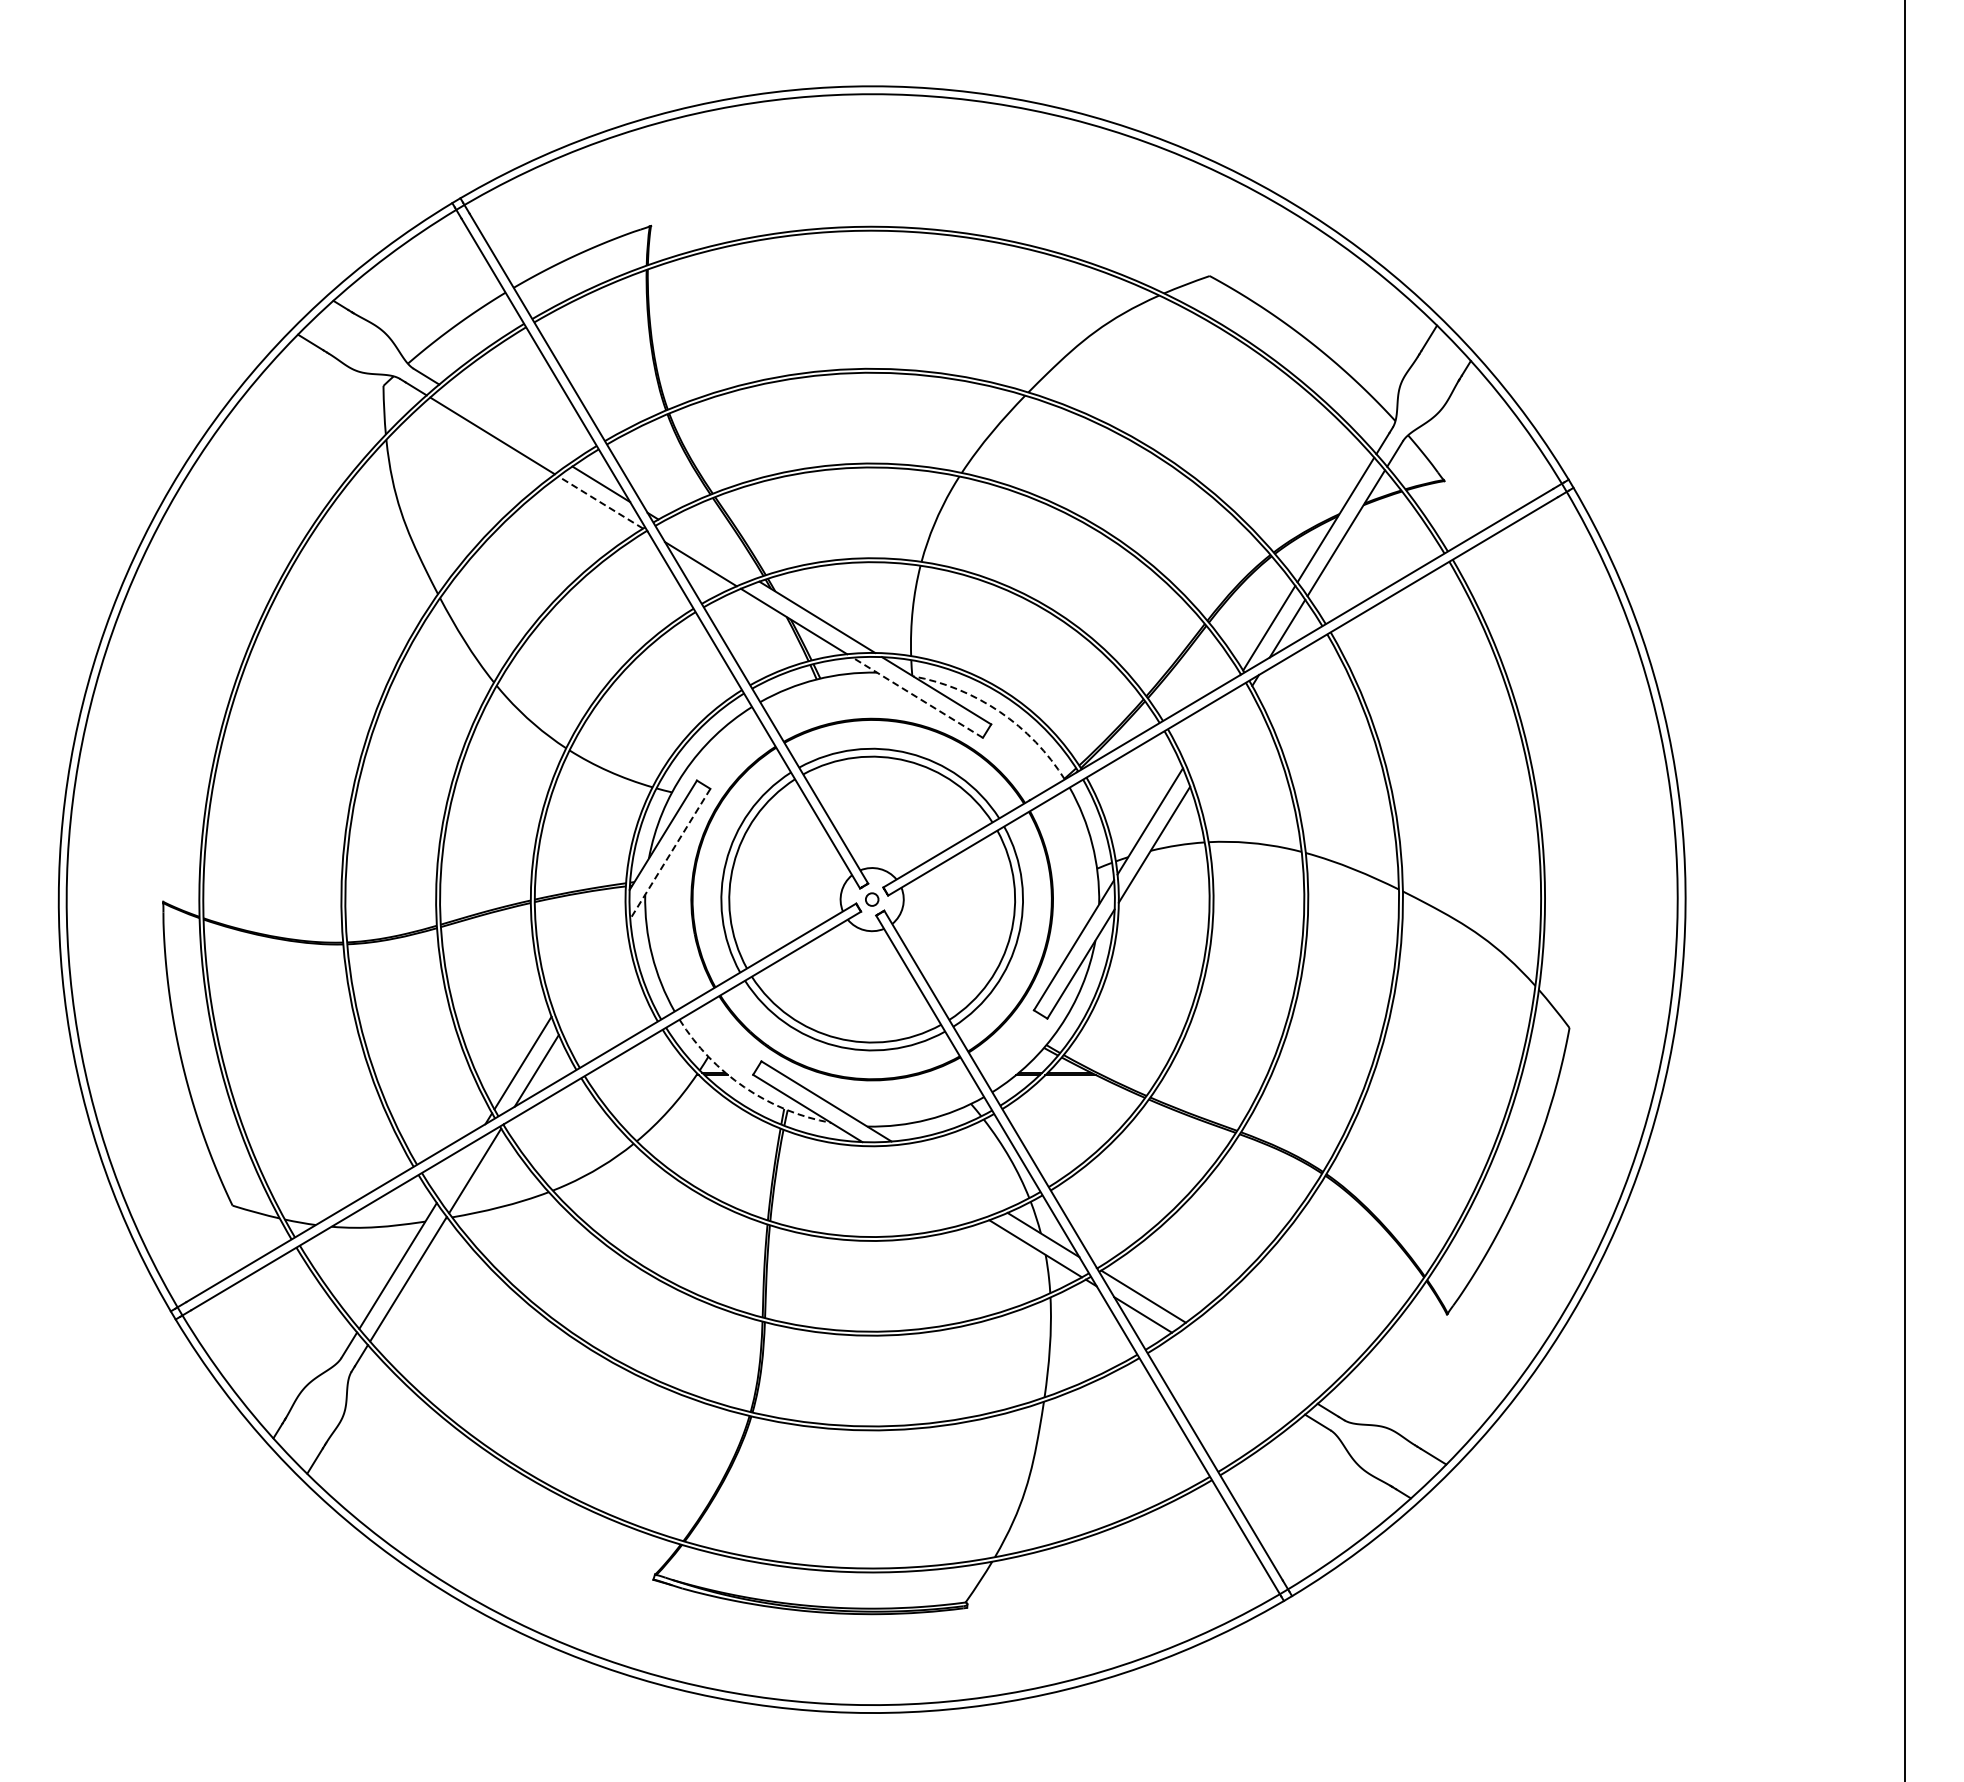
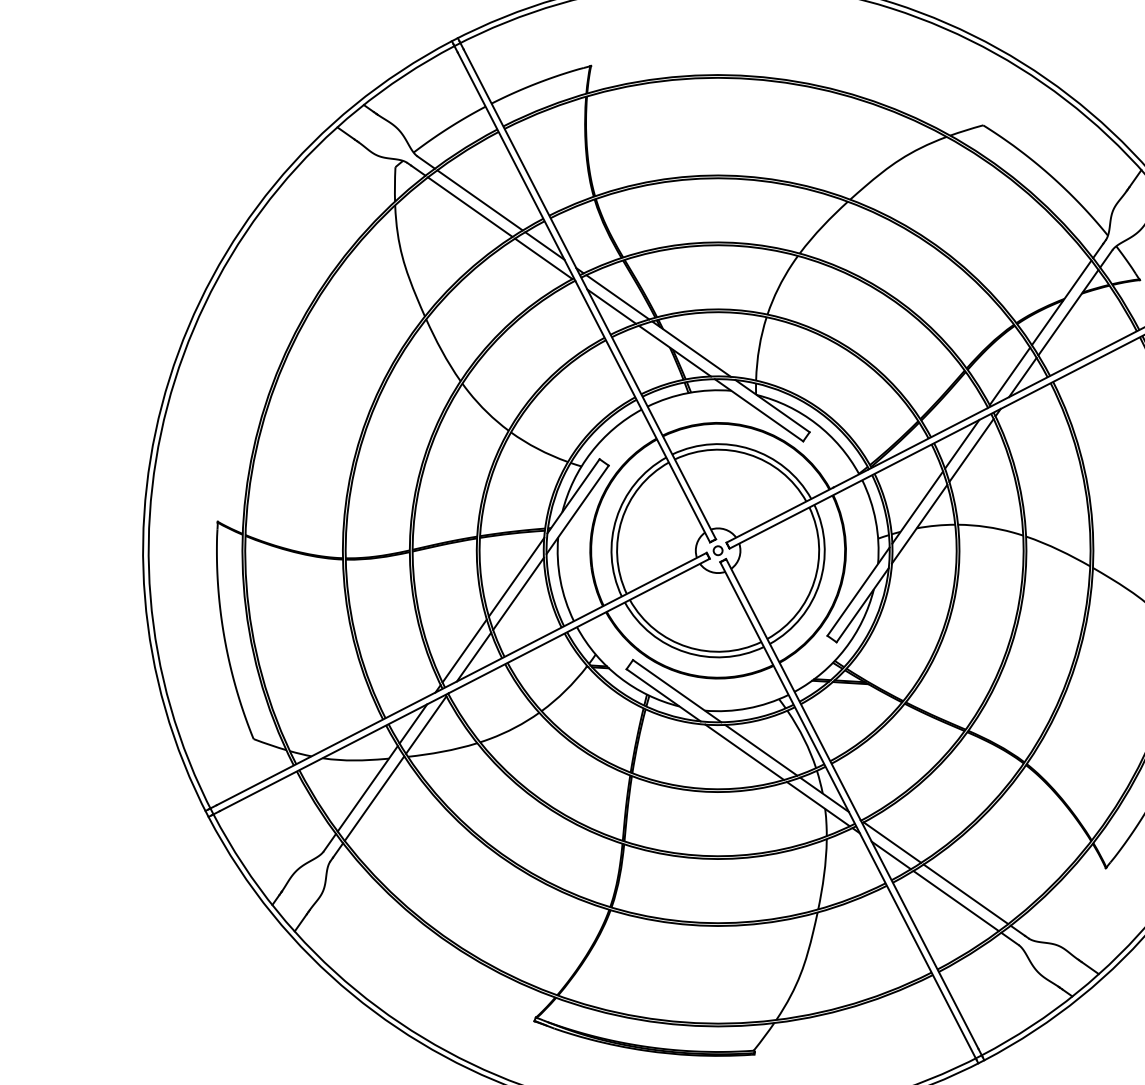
line: (505, 425) -> (479, 200), added
line: (600, 502) -> (543, 258), dashed -> solid
line: (708, 550) -> (617, 297), added
line: (917, 697) -> (758, 410), dashed -> solid
arc: (999, 711) -> (816, 423), dashed -> solid
line: (1207, 728) -> (962, 444), added
line: (1220, 735) -> (970, 449), added
line: (670, 854) -> (577, 510), dashed -> solid
line: (589, 954) -> (516, 577), added
line: (593, 977) -> (518, 593), added
arc: (744, 1087) -> (619, 677), dashed -> solid
line: (456, 1170) -> (413, 723), added
line: (950, 1177) -> (761, 750), added
line: (927, 1181) -> (744, 752), added
line: (1251, 1362) -> (965, 893), added
line: (1238, 1373) -> (956, 900), added

